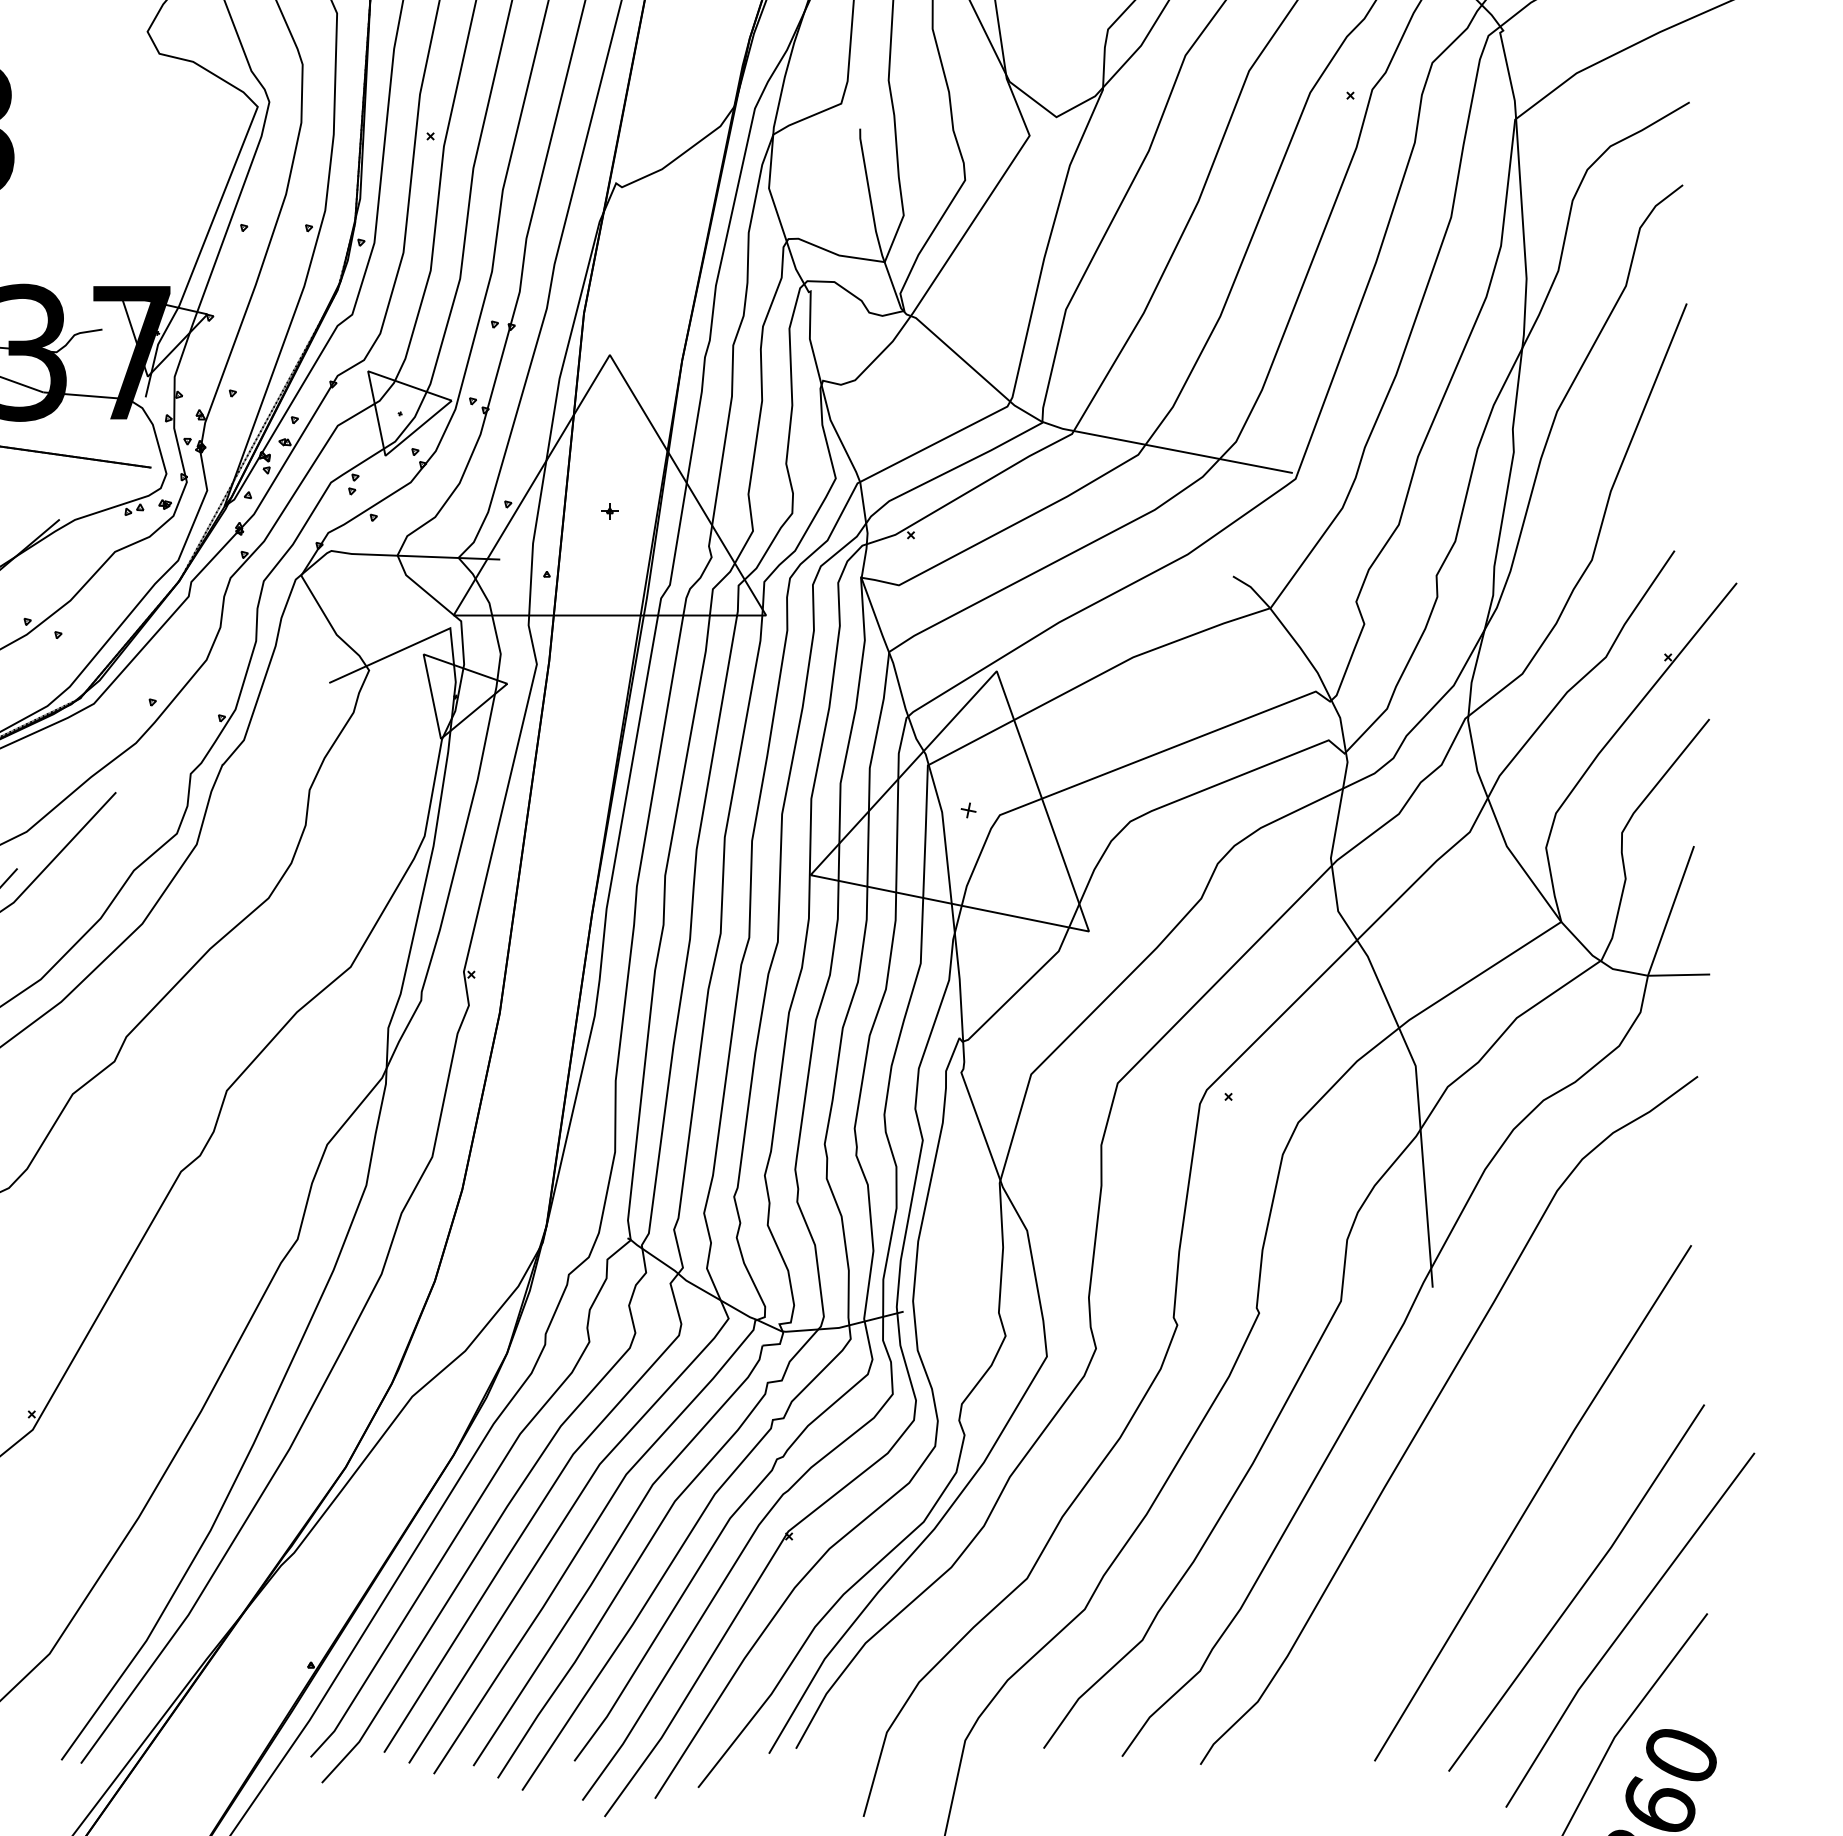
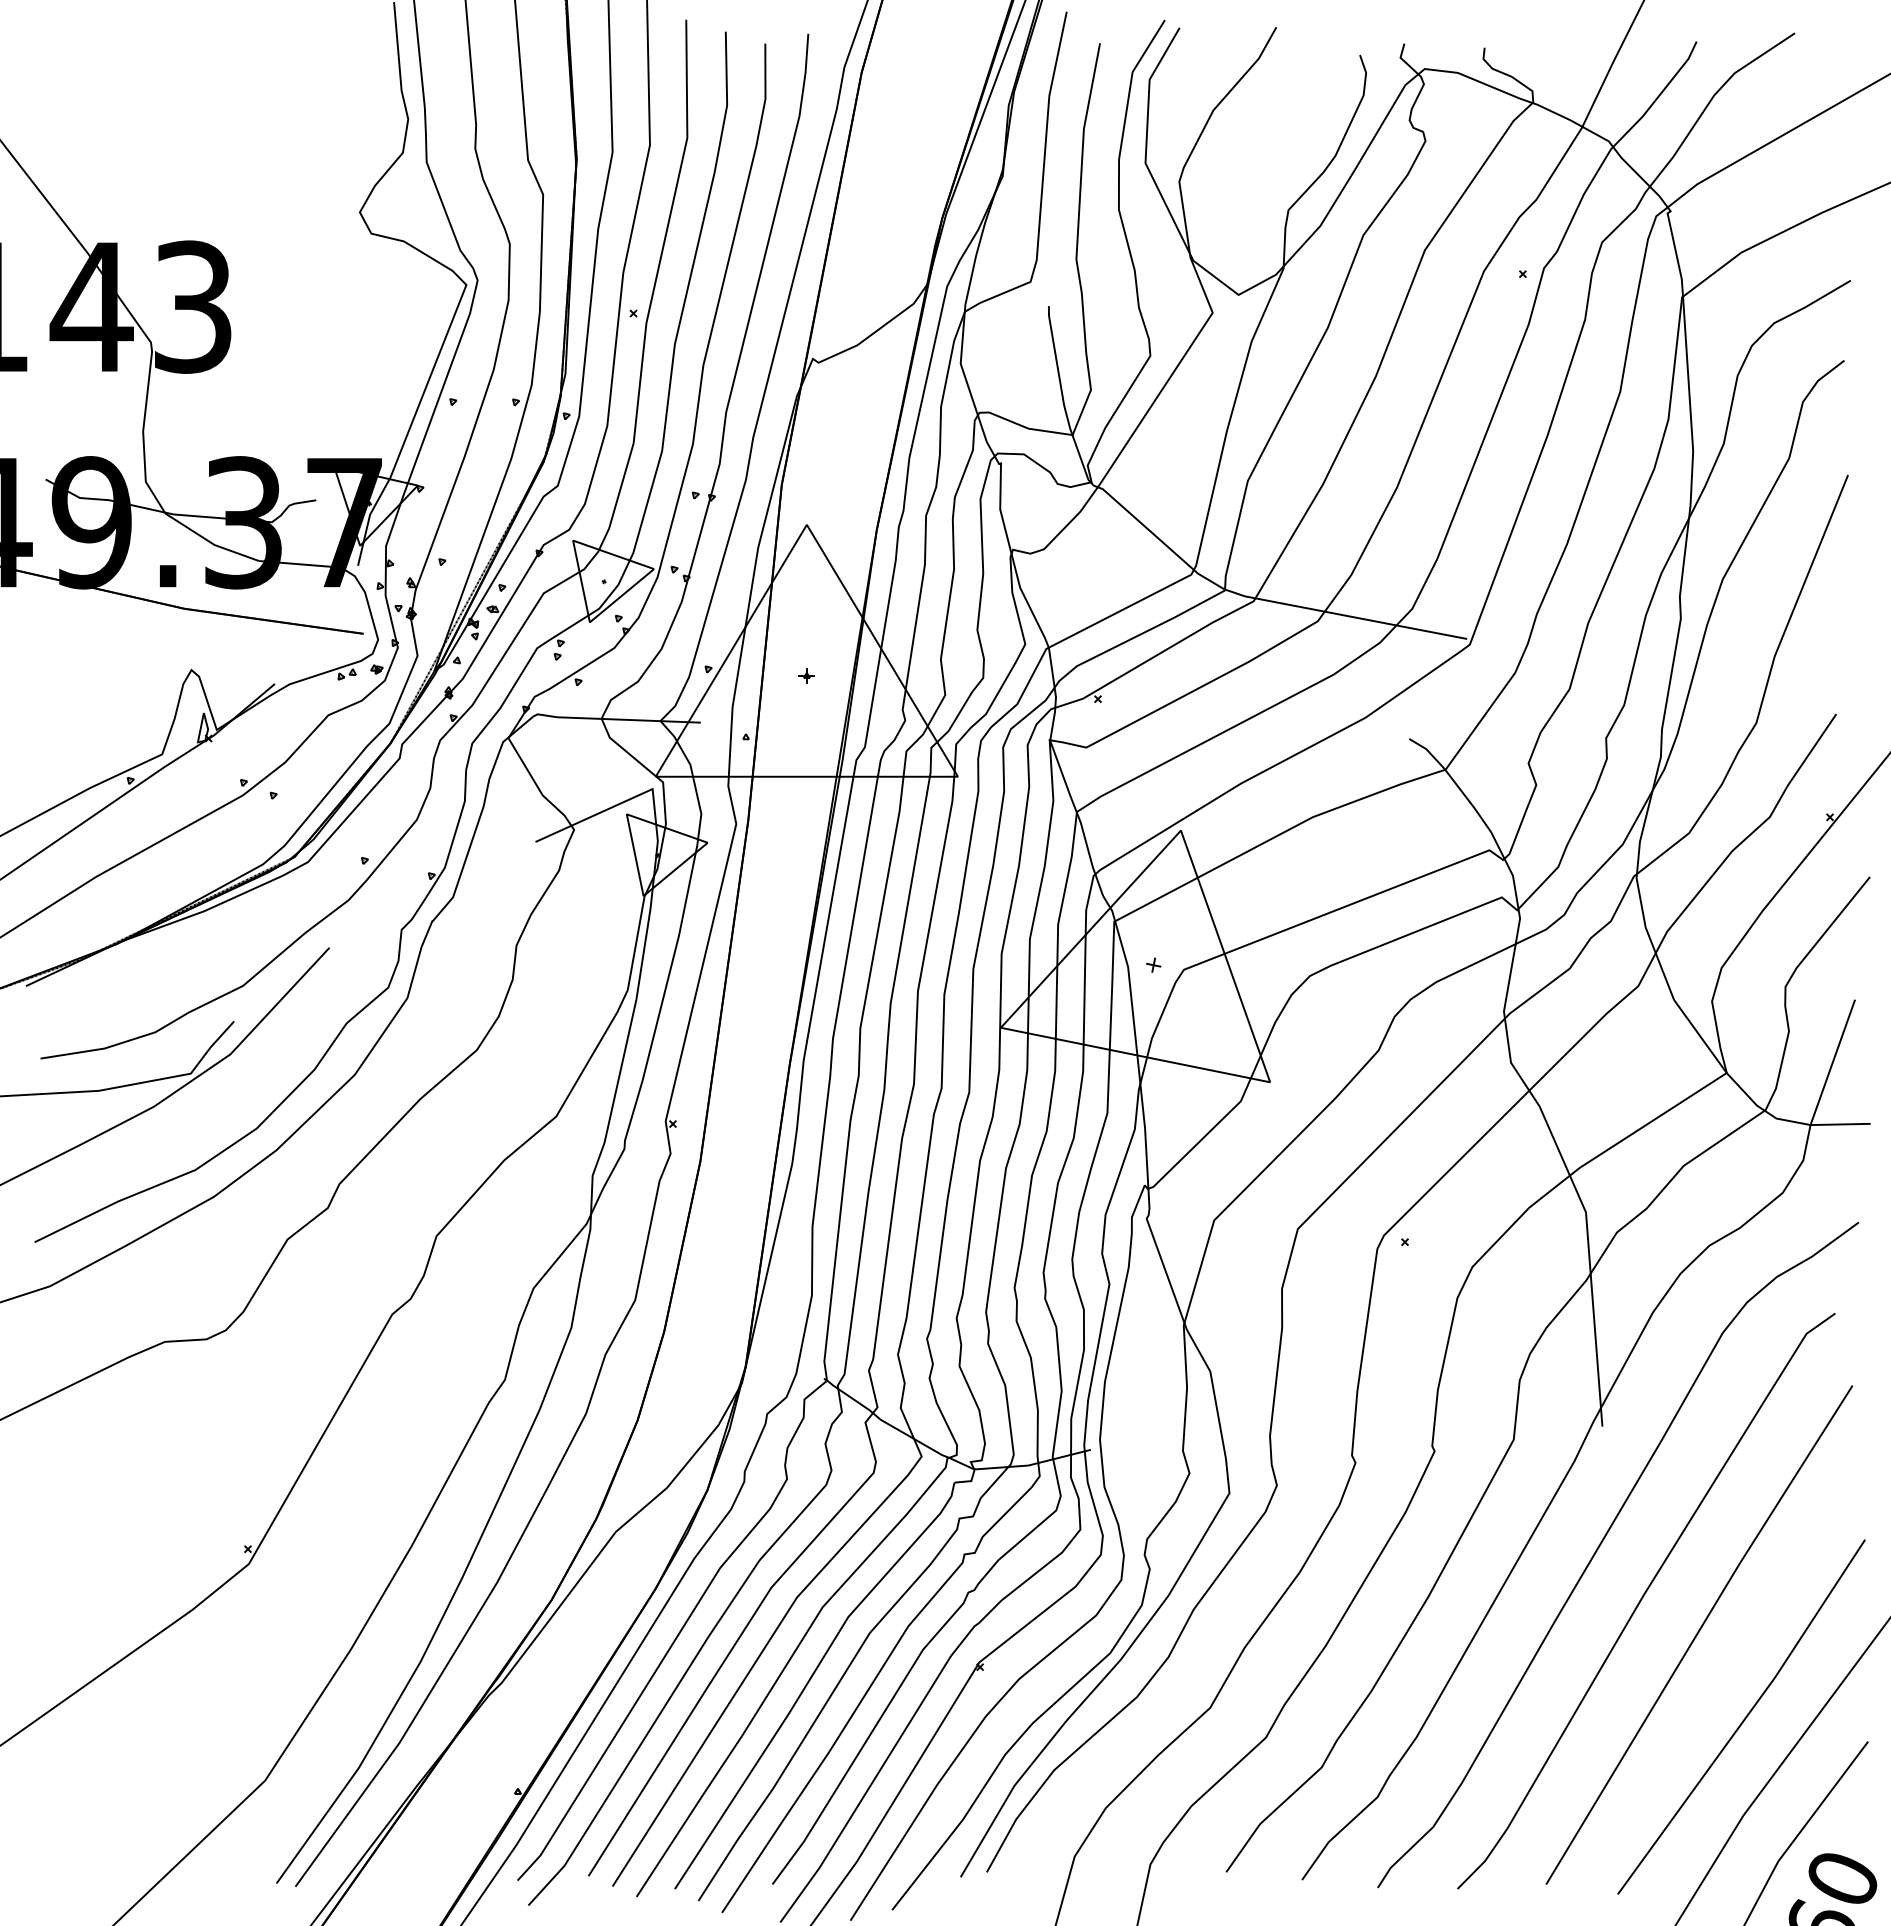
curve: (1474, 1466) -> (1642, 1599), added

